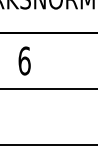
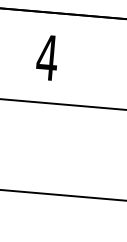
text: (24, 60) -> (47, 56), 6 -> 4

